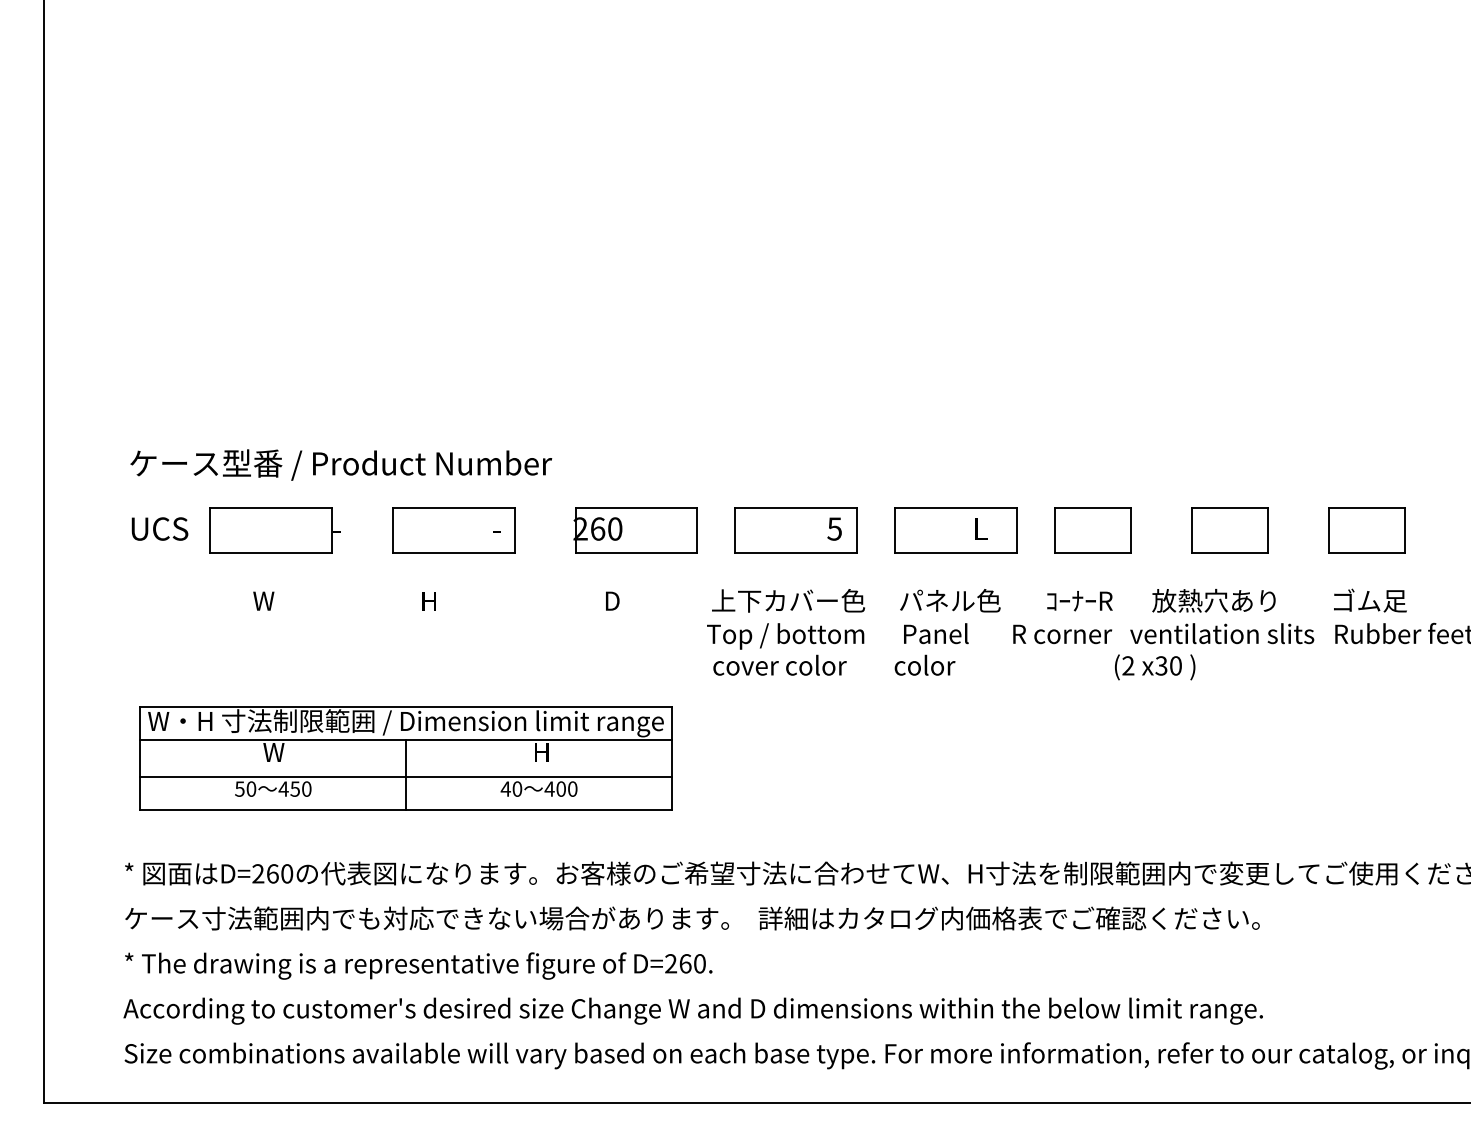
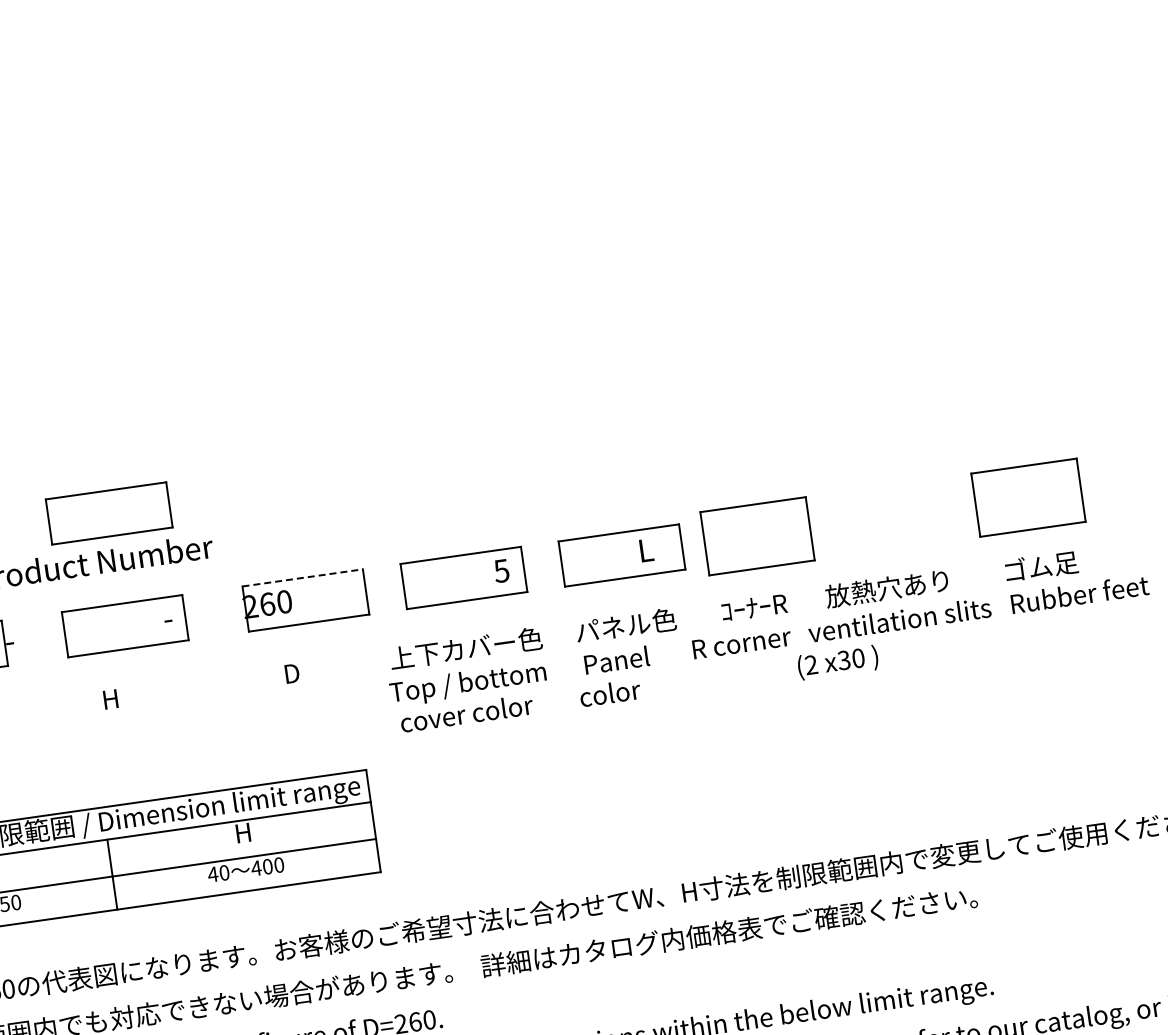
part: (453, 416) -> (108, 513), added
line: (636, 507) -> (302, 577), solid -> dashed
part: (1092, 530) -> (756, 536), size x1.4
part: (1229, 530) -> (892, 516), removed
part: (1366, 530) -> (1027, 497), size x1.4

